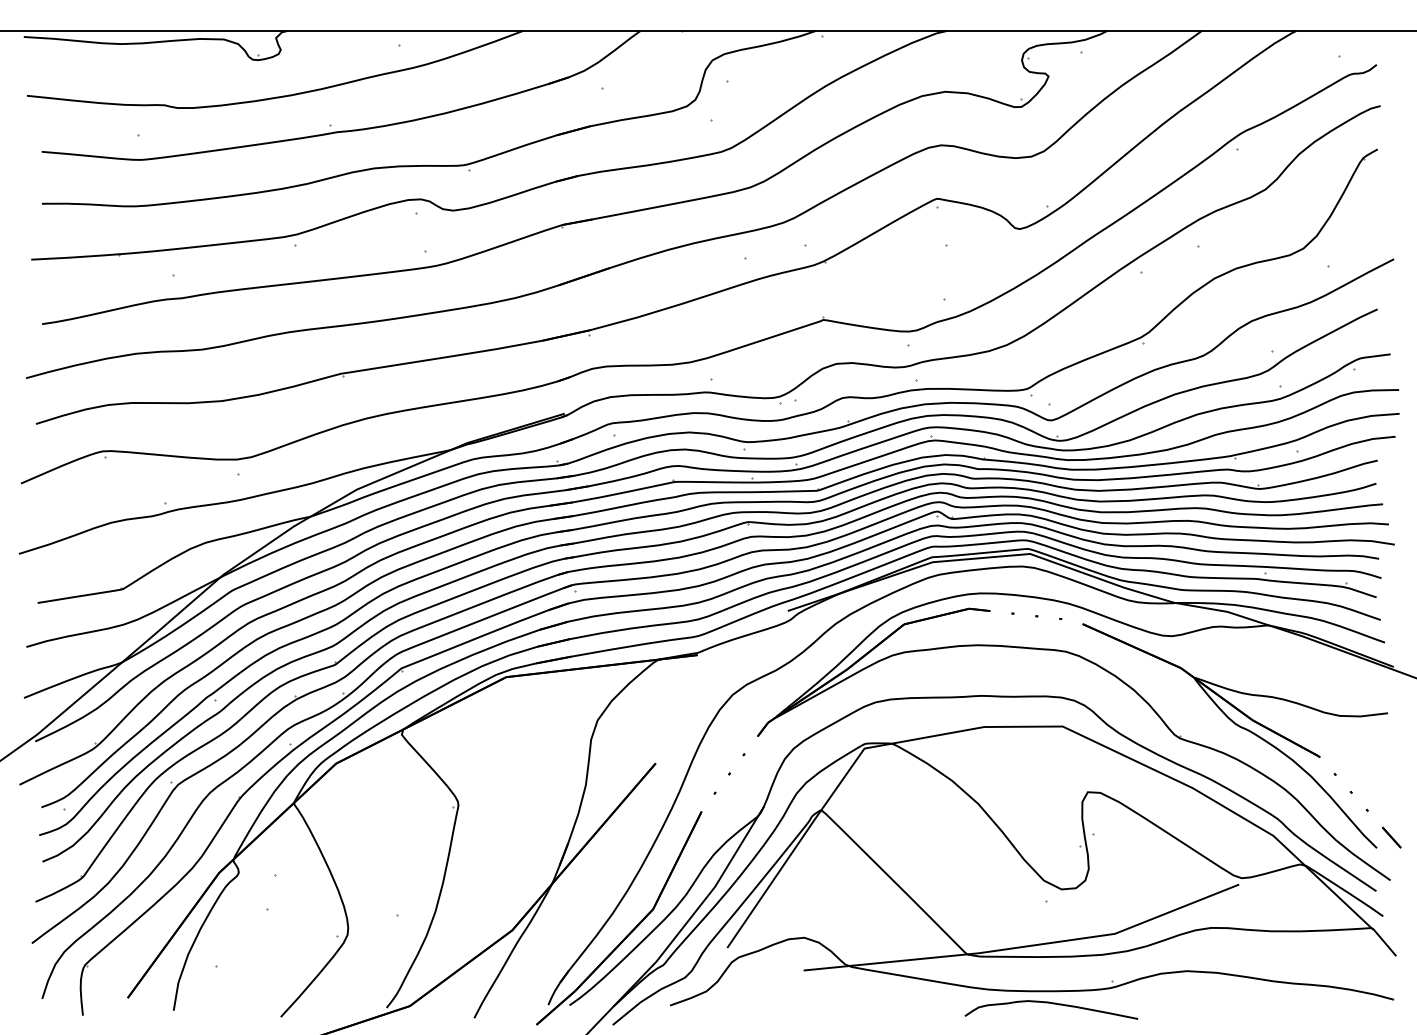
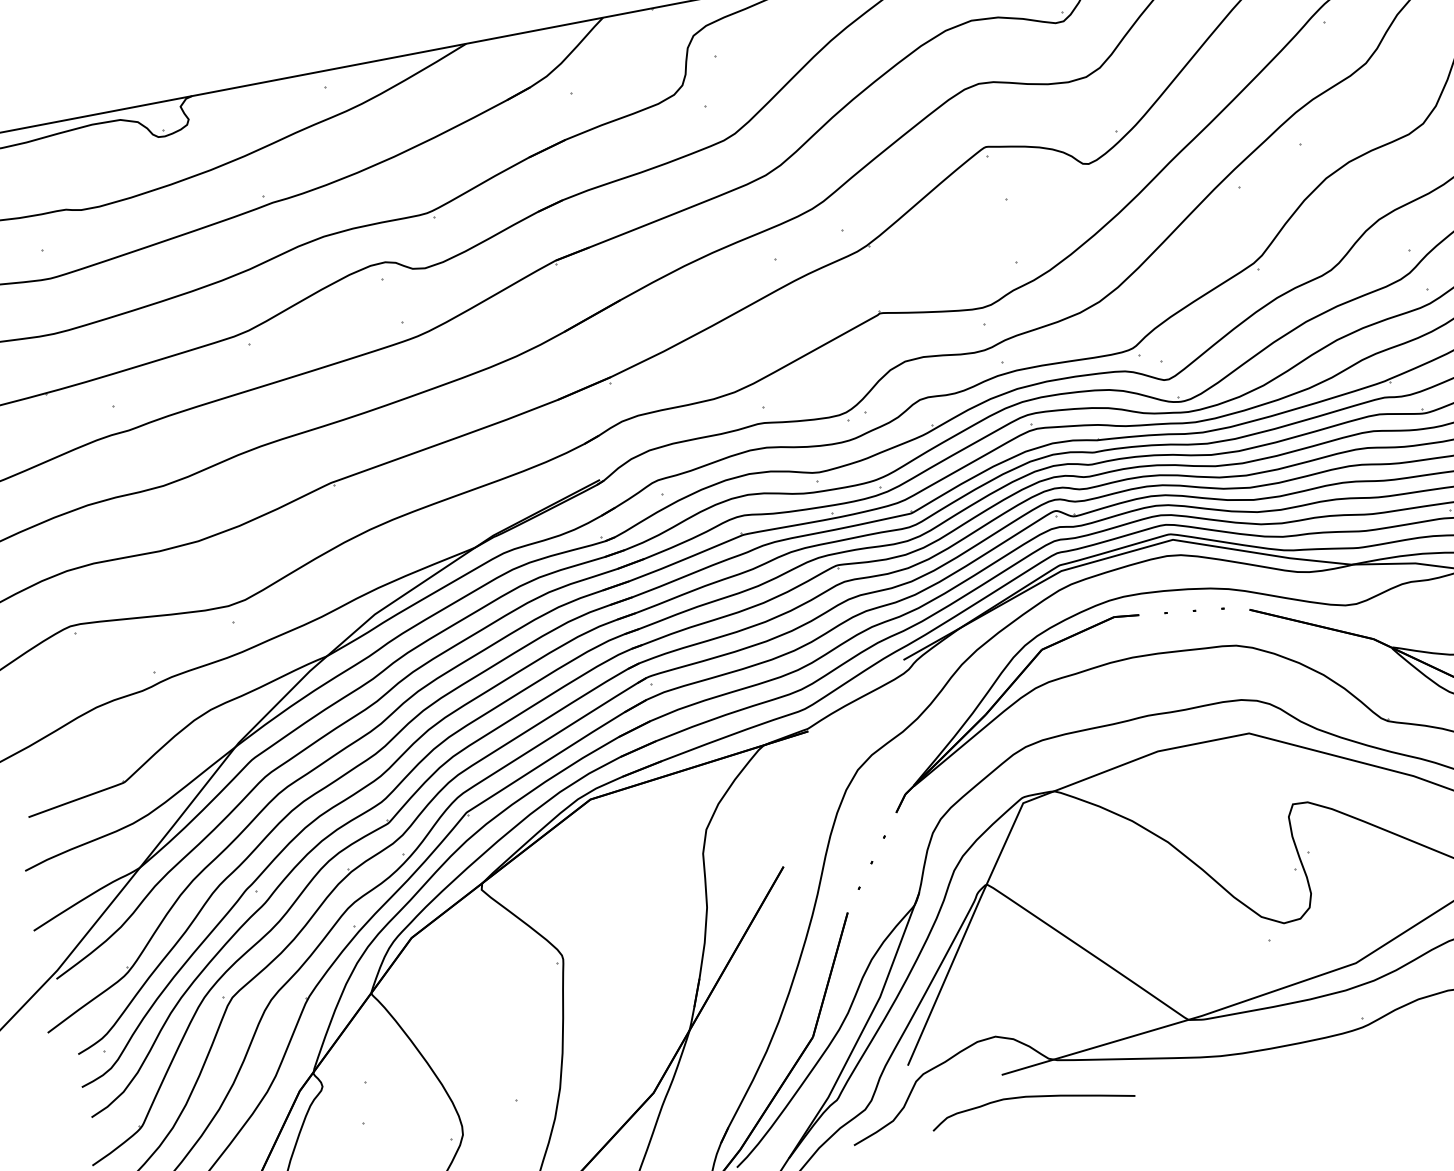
curve: (1052, 1004) -> (1032, 1098), moved

